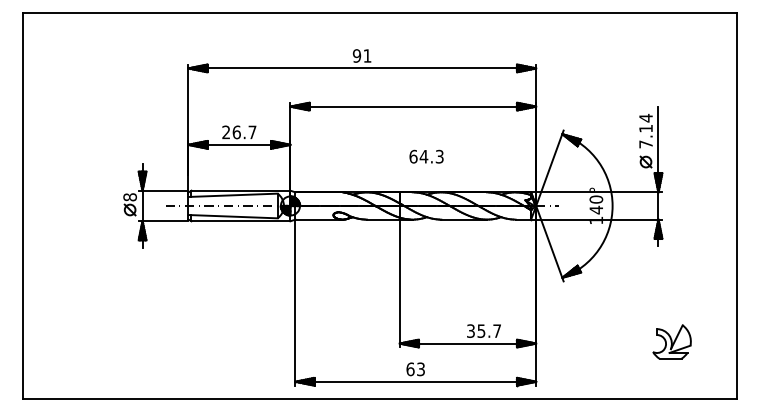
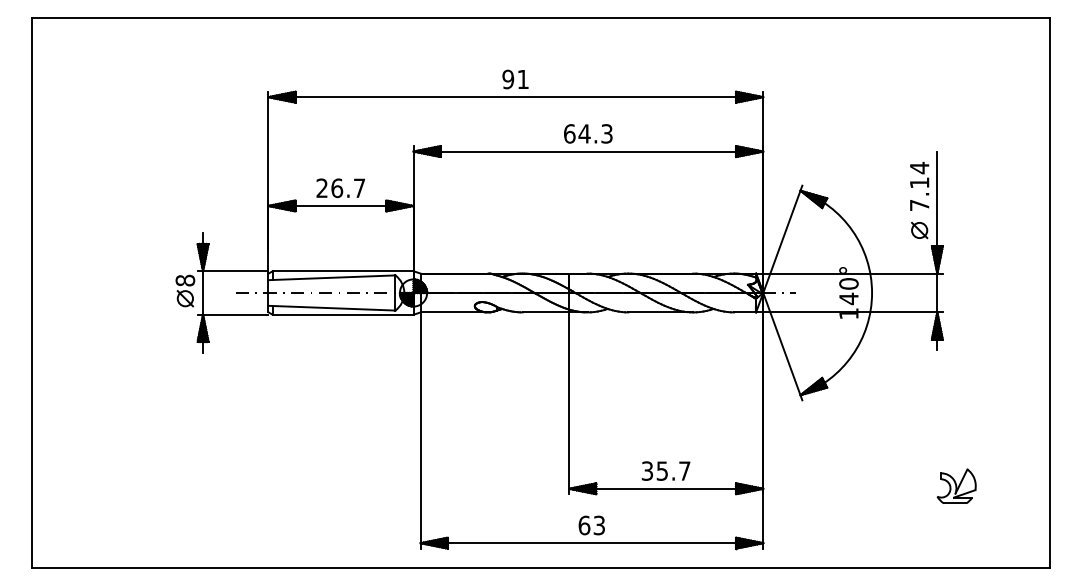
text: (426, 156) -> (588, 133), moved
text: (483, 330) -> (665, 470), moved
part: (671, 341) -> (956, 485), size x0.71

